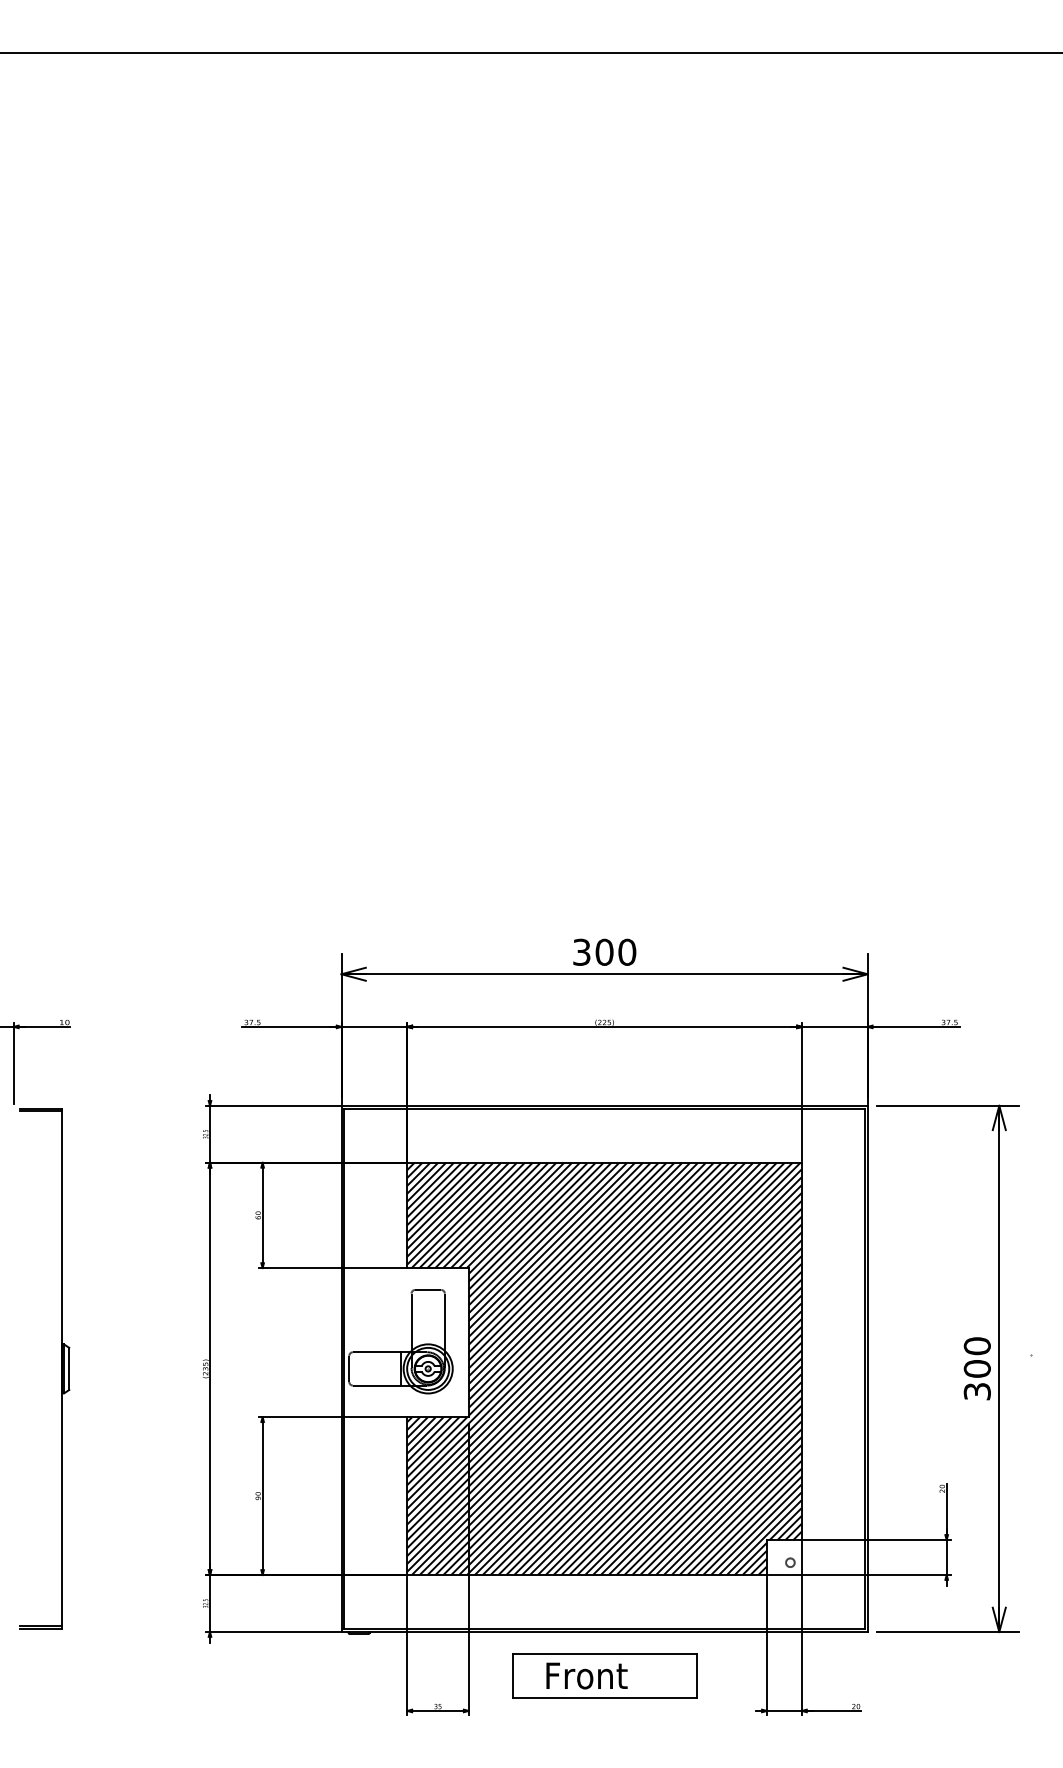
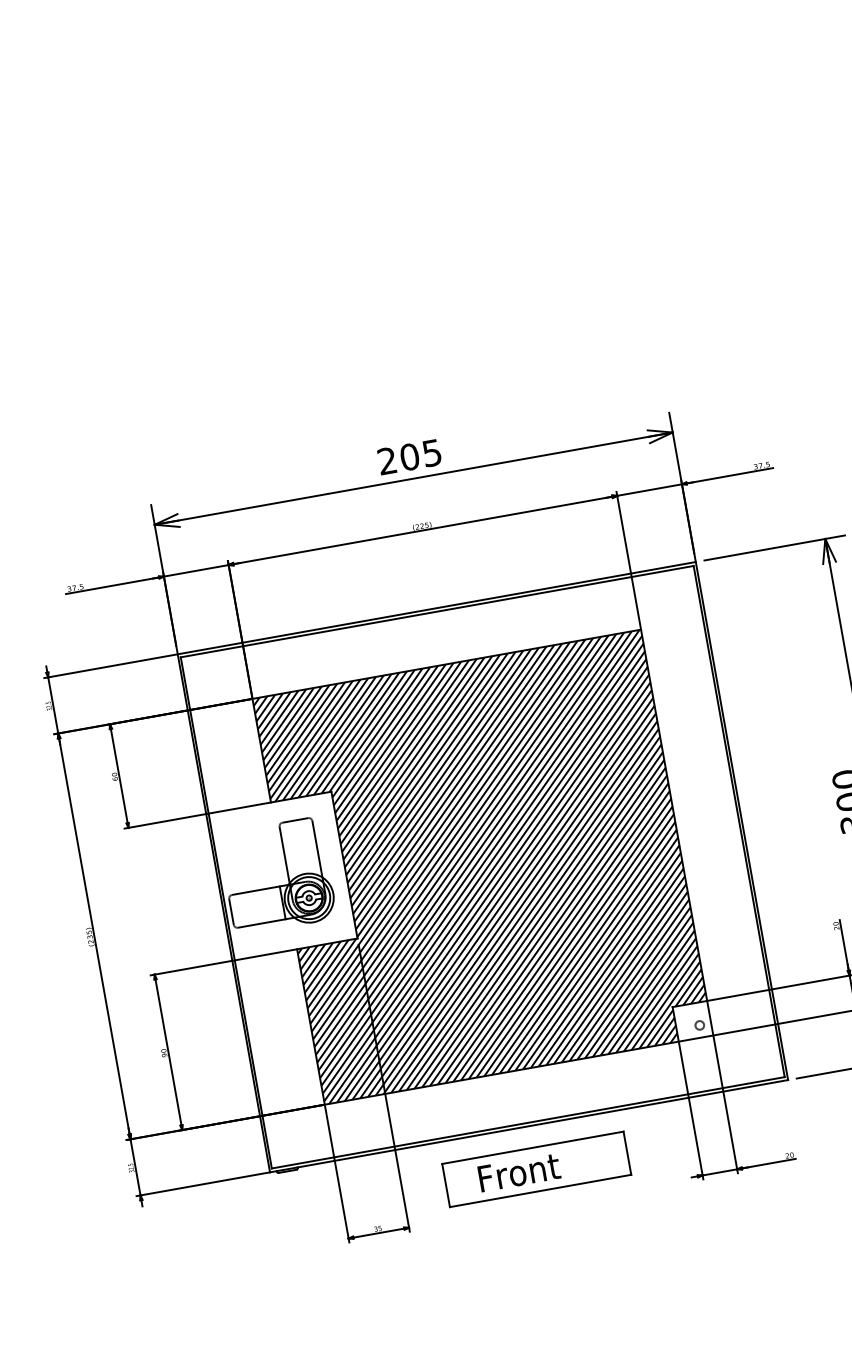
text: (604, 951) -> (409, 456), 300 -> 205

